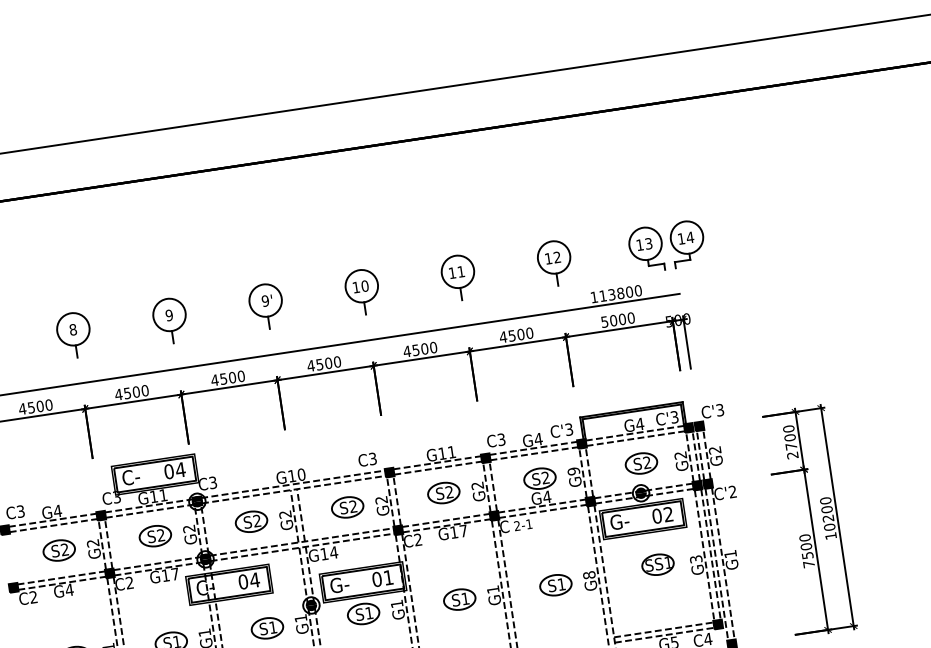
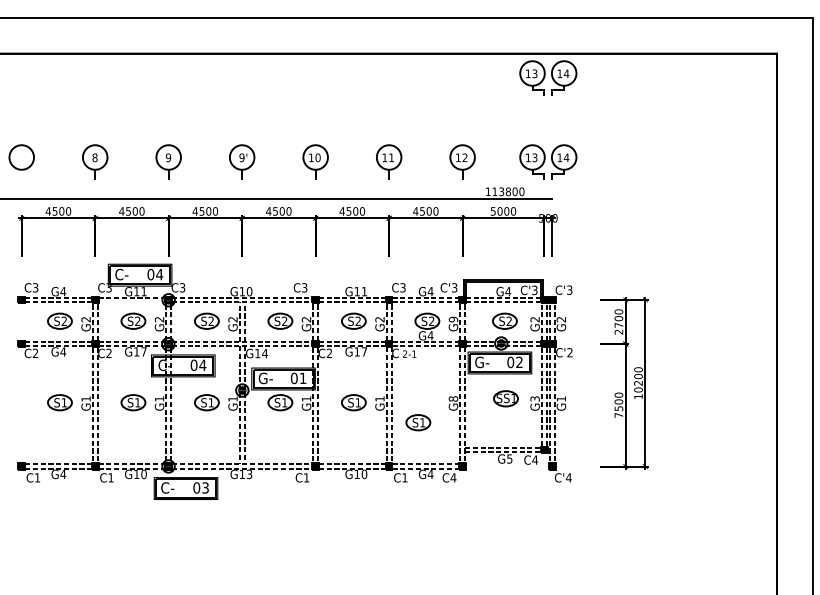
part: (650, 136) -> (548, 77), added
line: (149, 511) -> (131, 302), removed
part: (556, 584) -> (418, 422), moved

